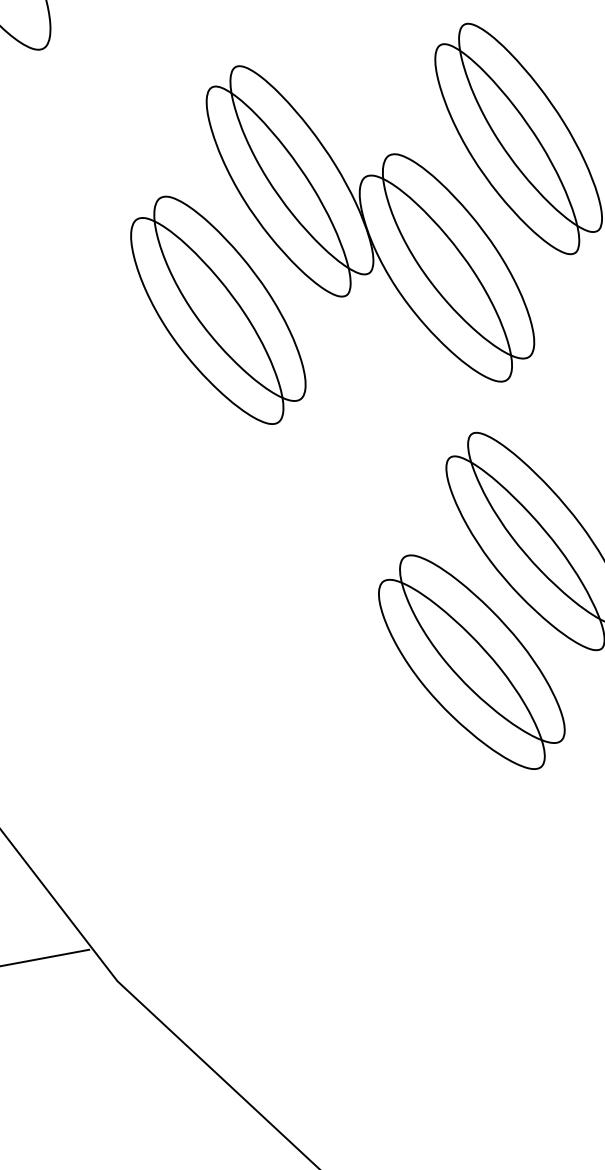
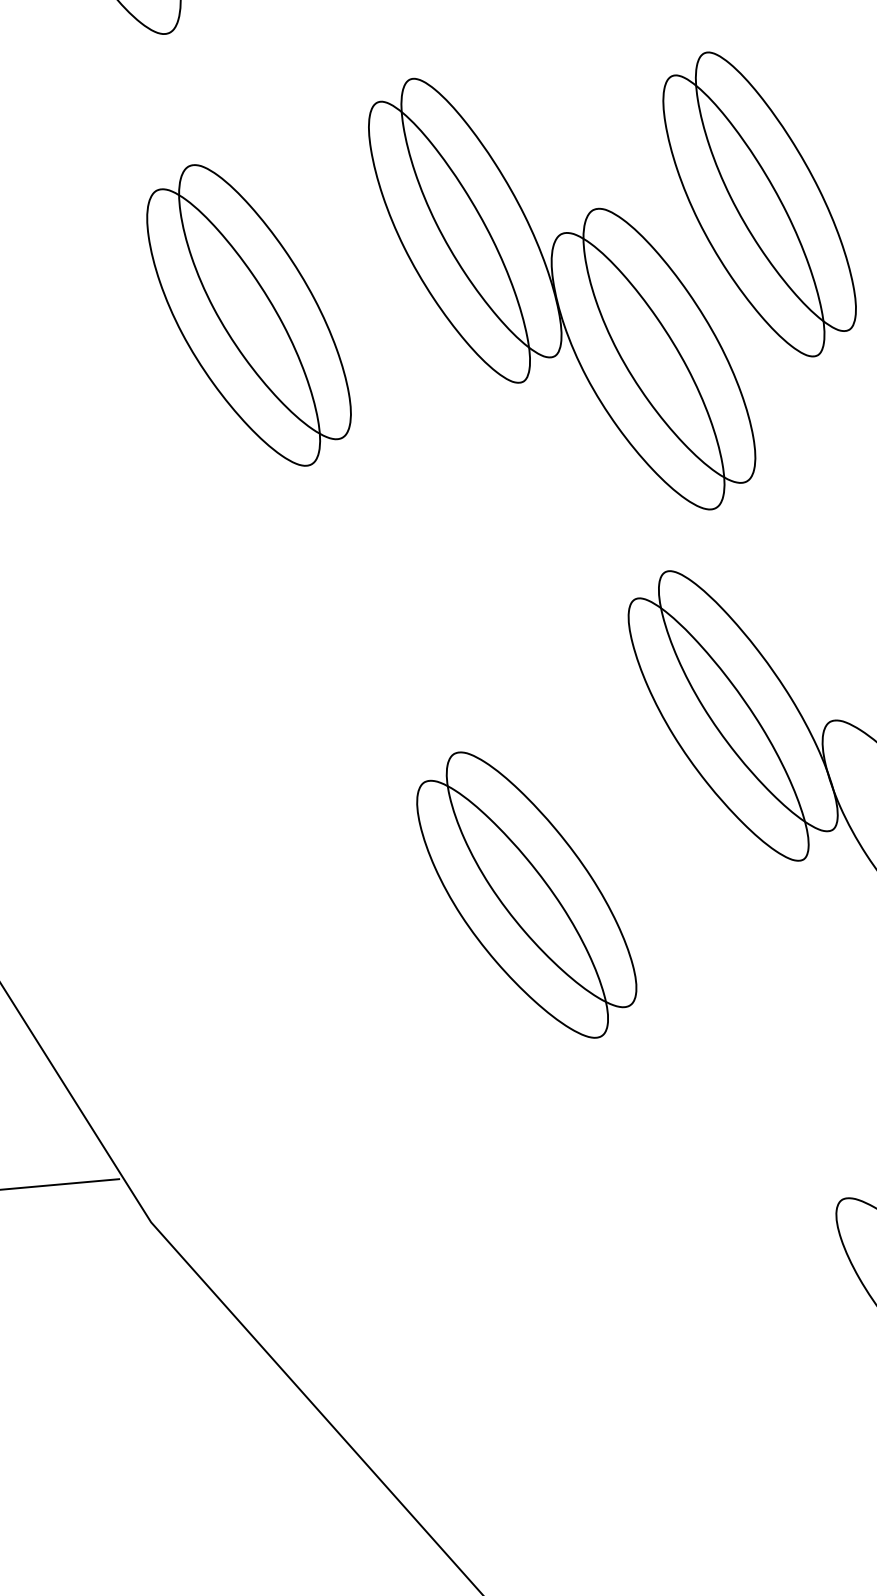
part: (217, 310) -> (248, 315), moved
part: (471, 661) -> (526, 894), moved

